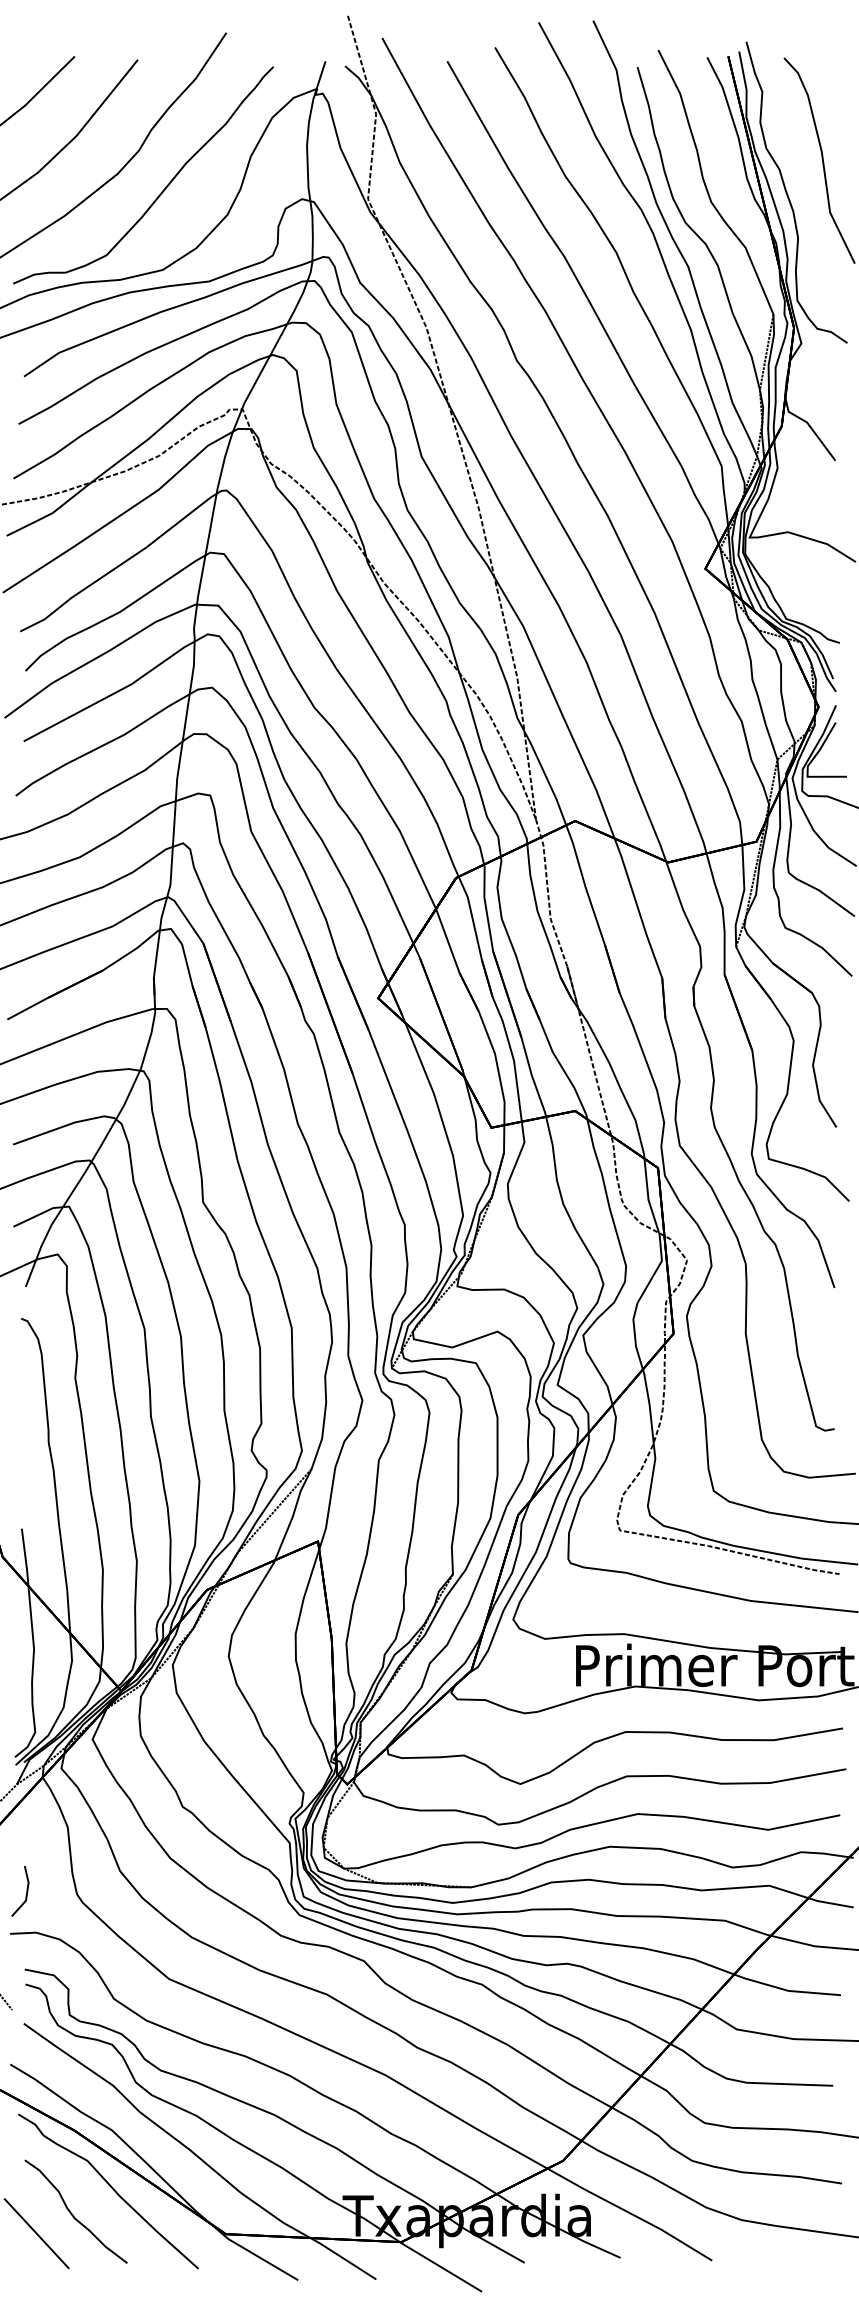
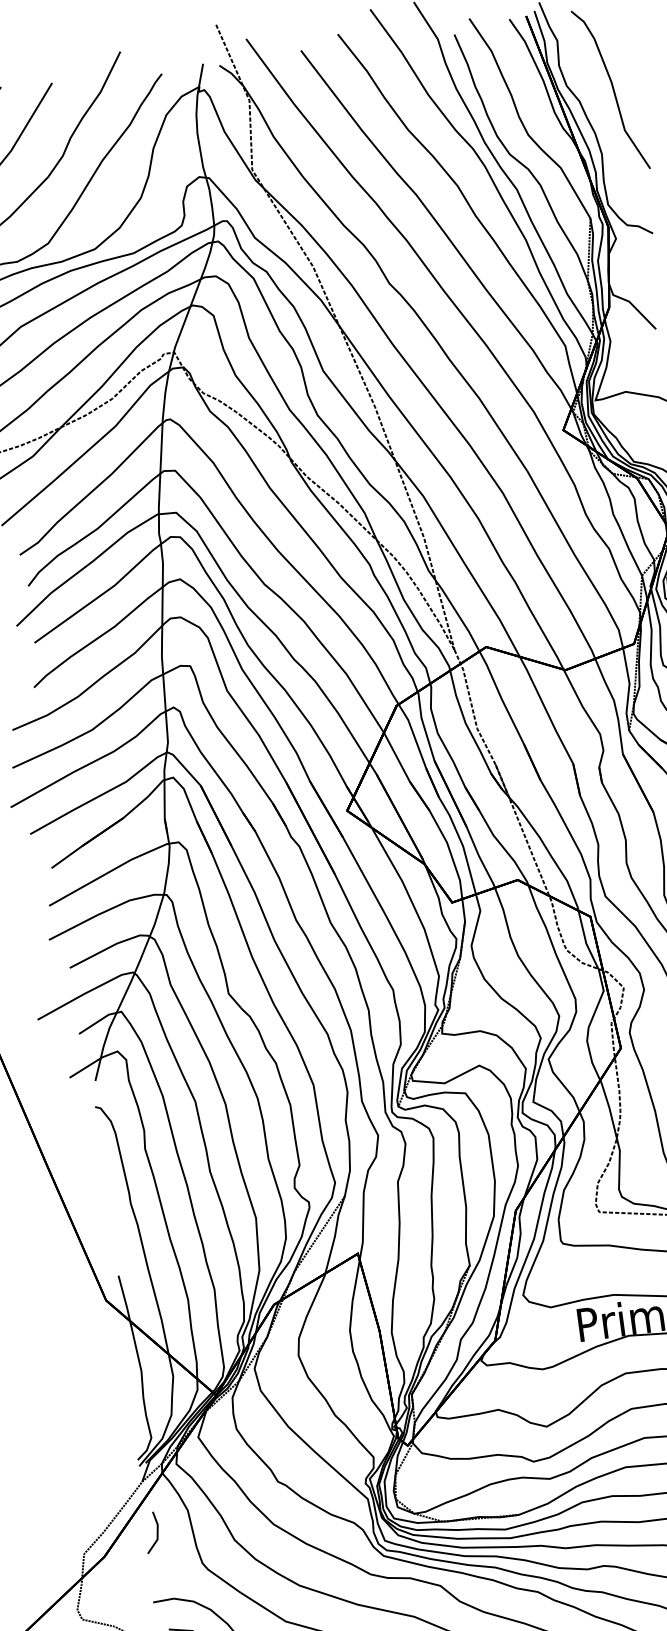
line: (26, 1891) -> (157, 1532), moved

